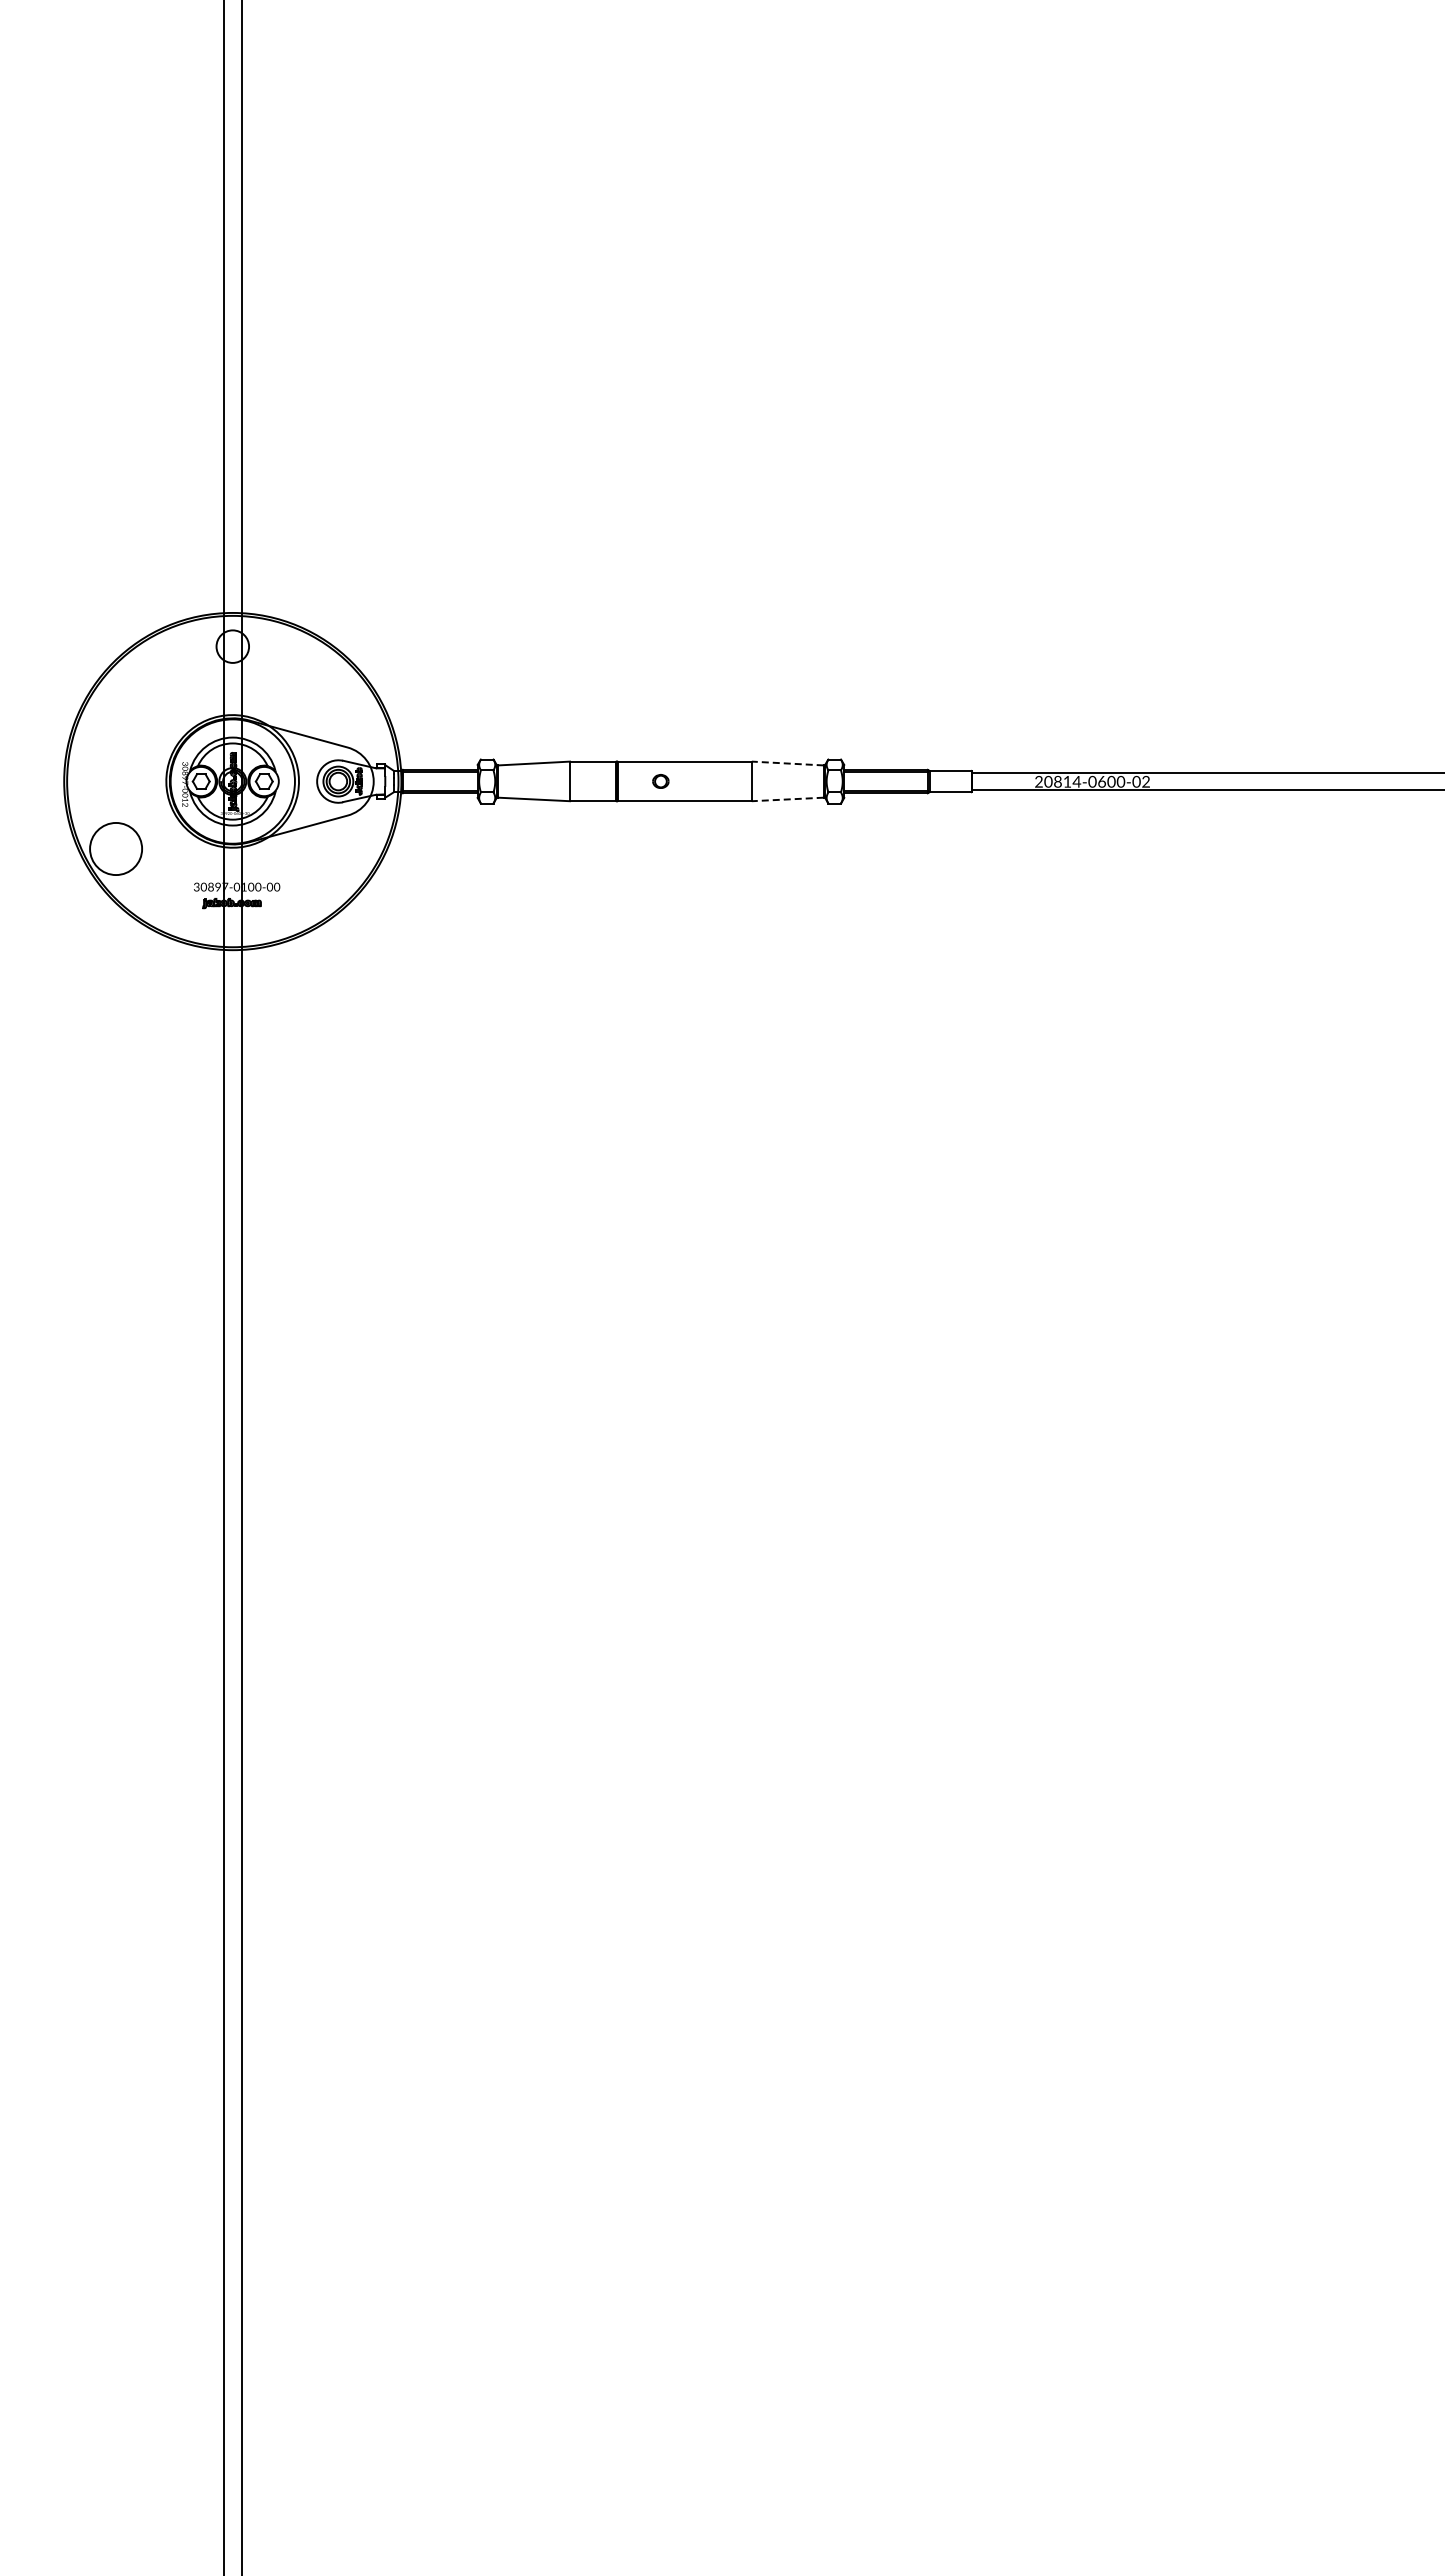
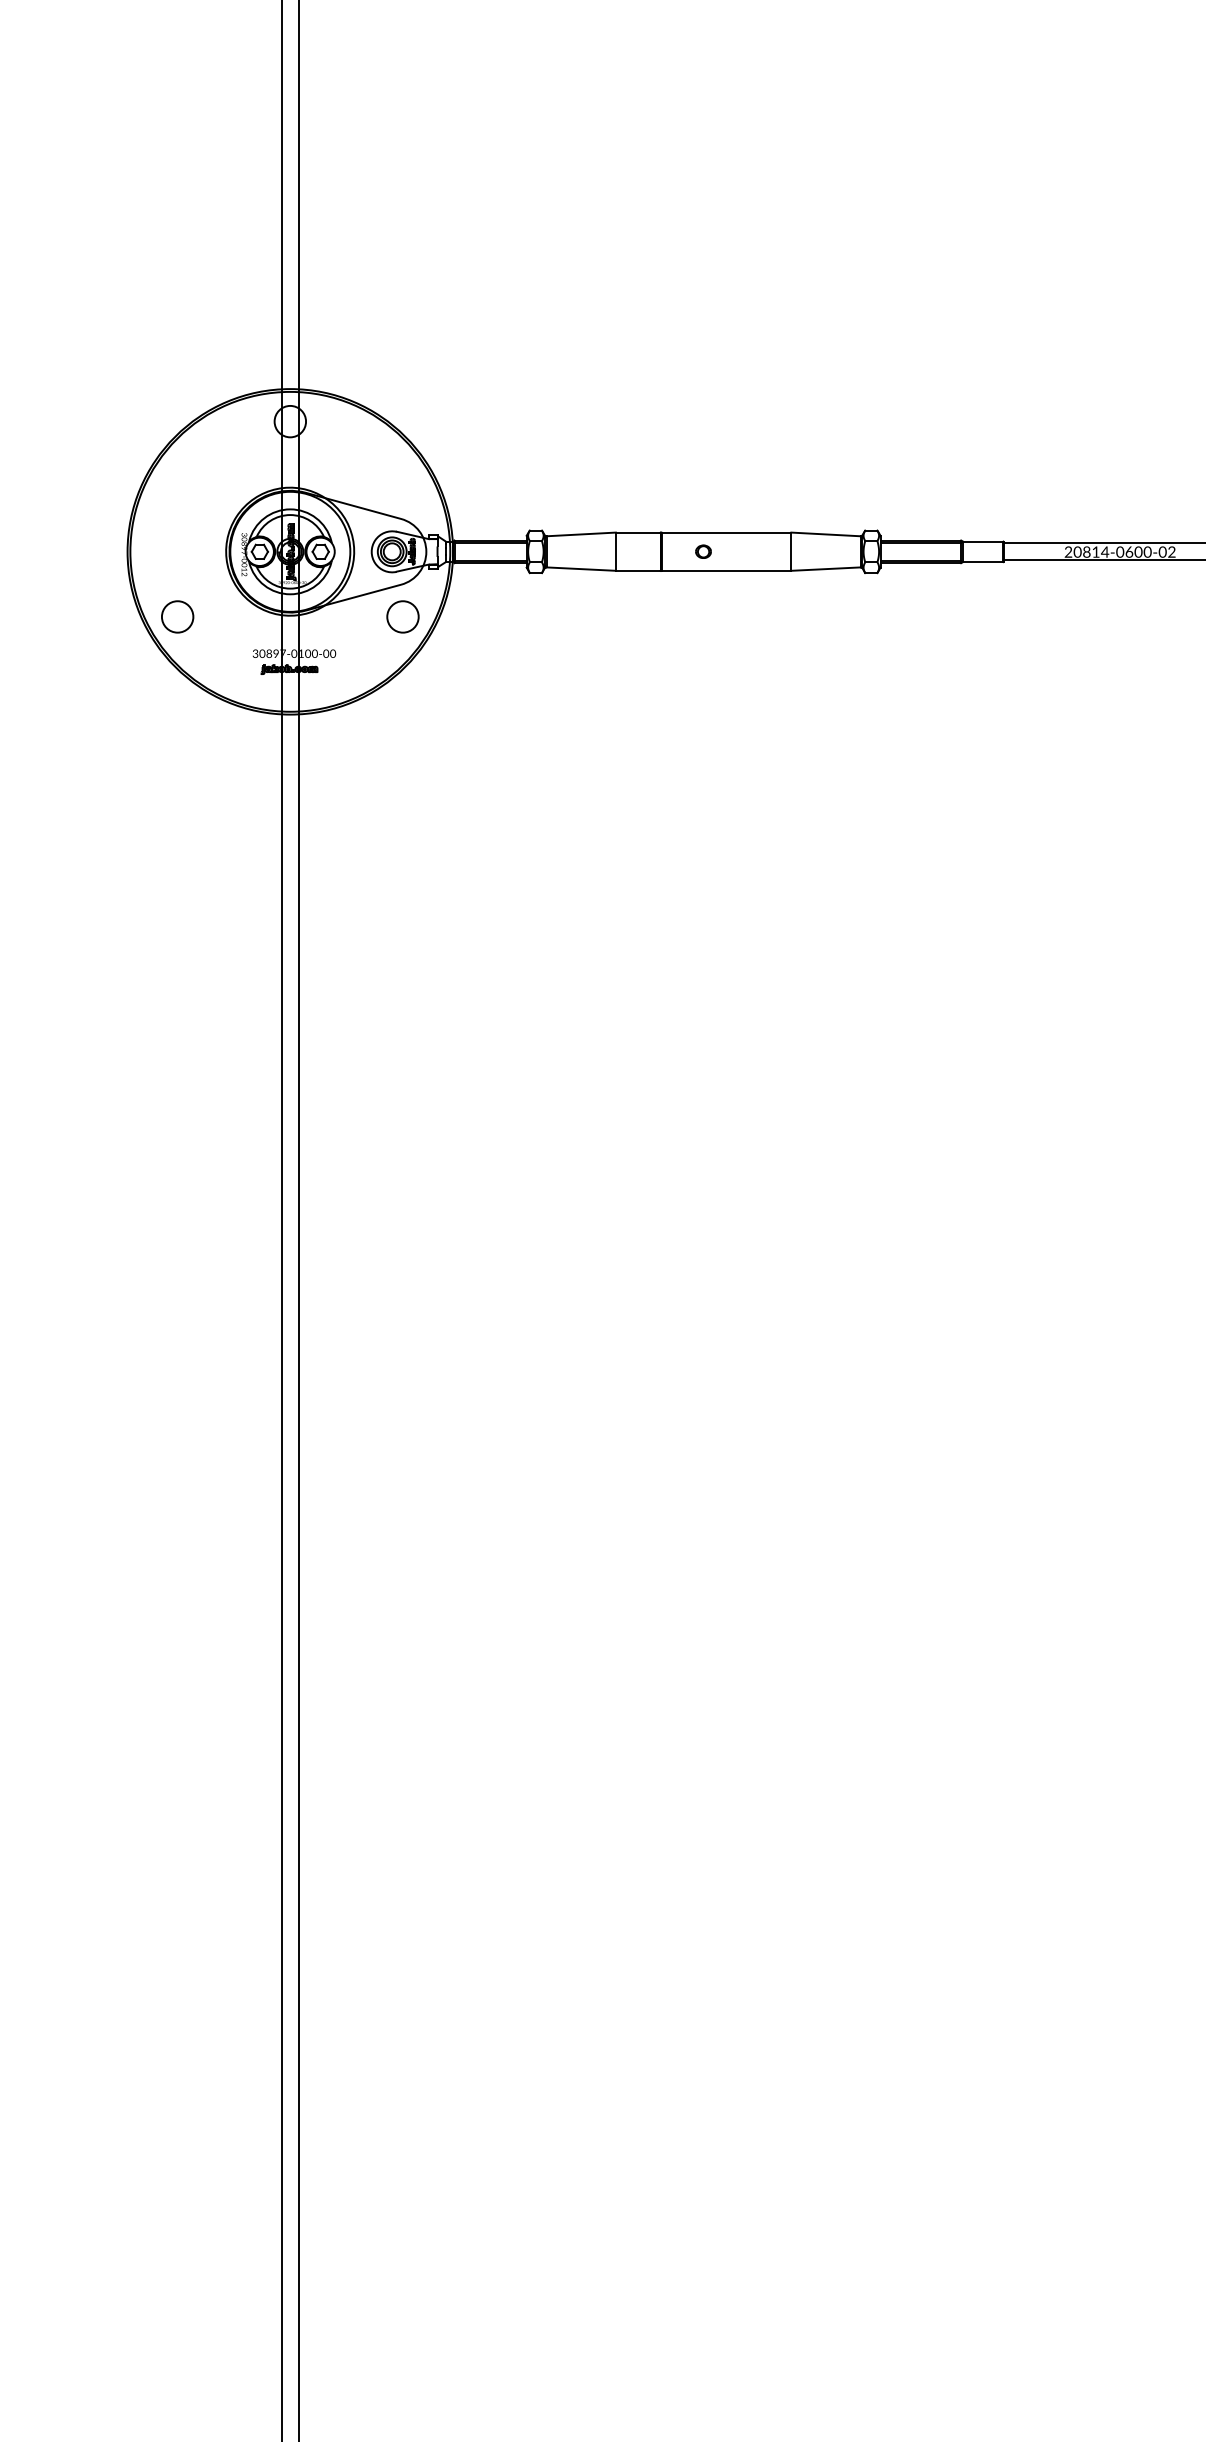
line: (787, 763) -> (825, 534), dashed -> solid
line: (787, 799) -> (825, 569), dashed -> solid
circle: (115, 848) -> (177, 616), size x0.62
circle: (349, 848) -> (402, 616), added

